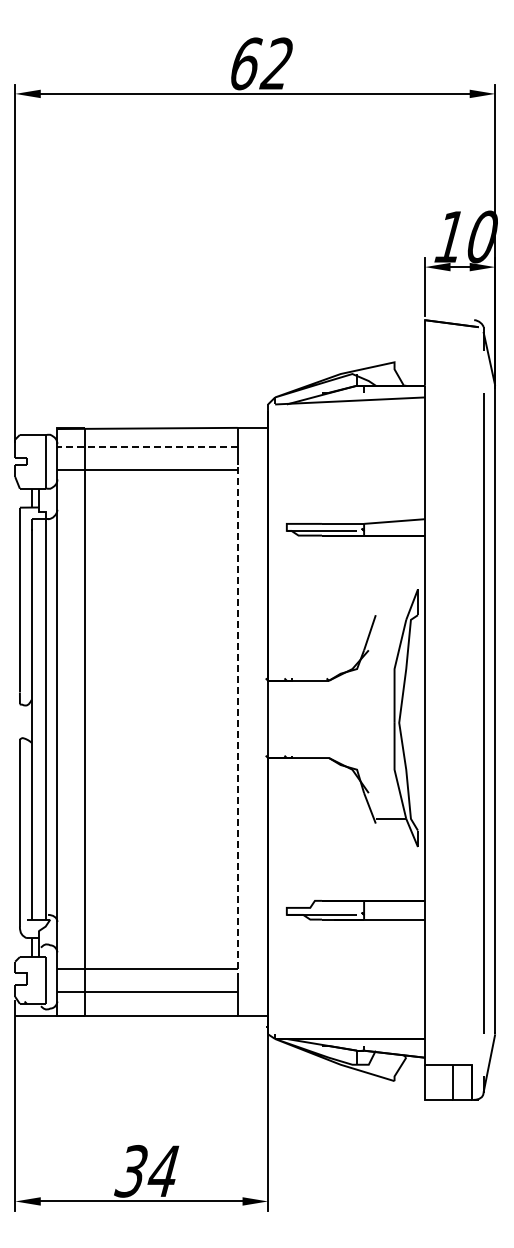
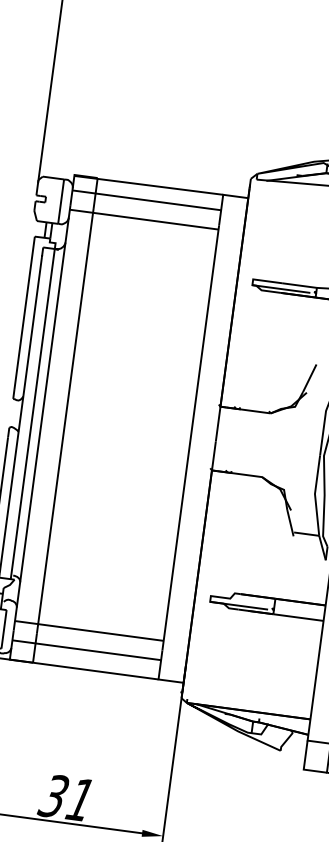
line: (147, 446) -> (146, 200), dashed -> solid
line: (237, 722) -> (190, 437), dashed -> solid
text: (163, 1170) -> (80, 799), 34 -> 31

